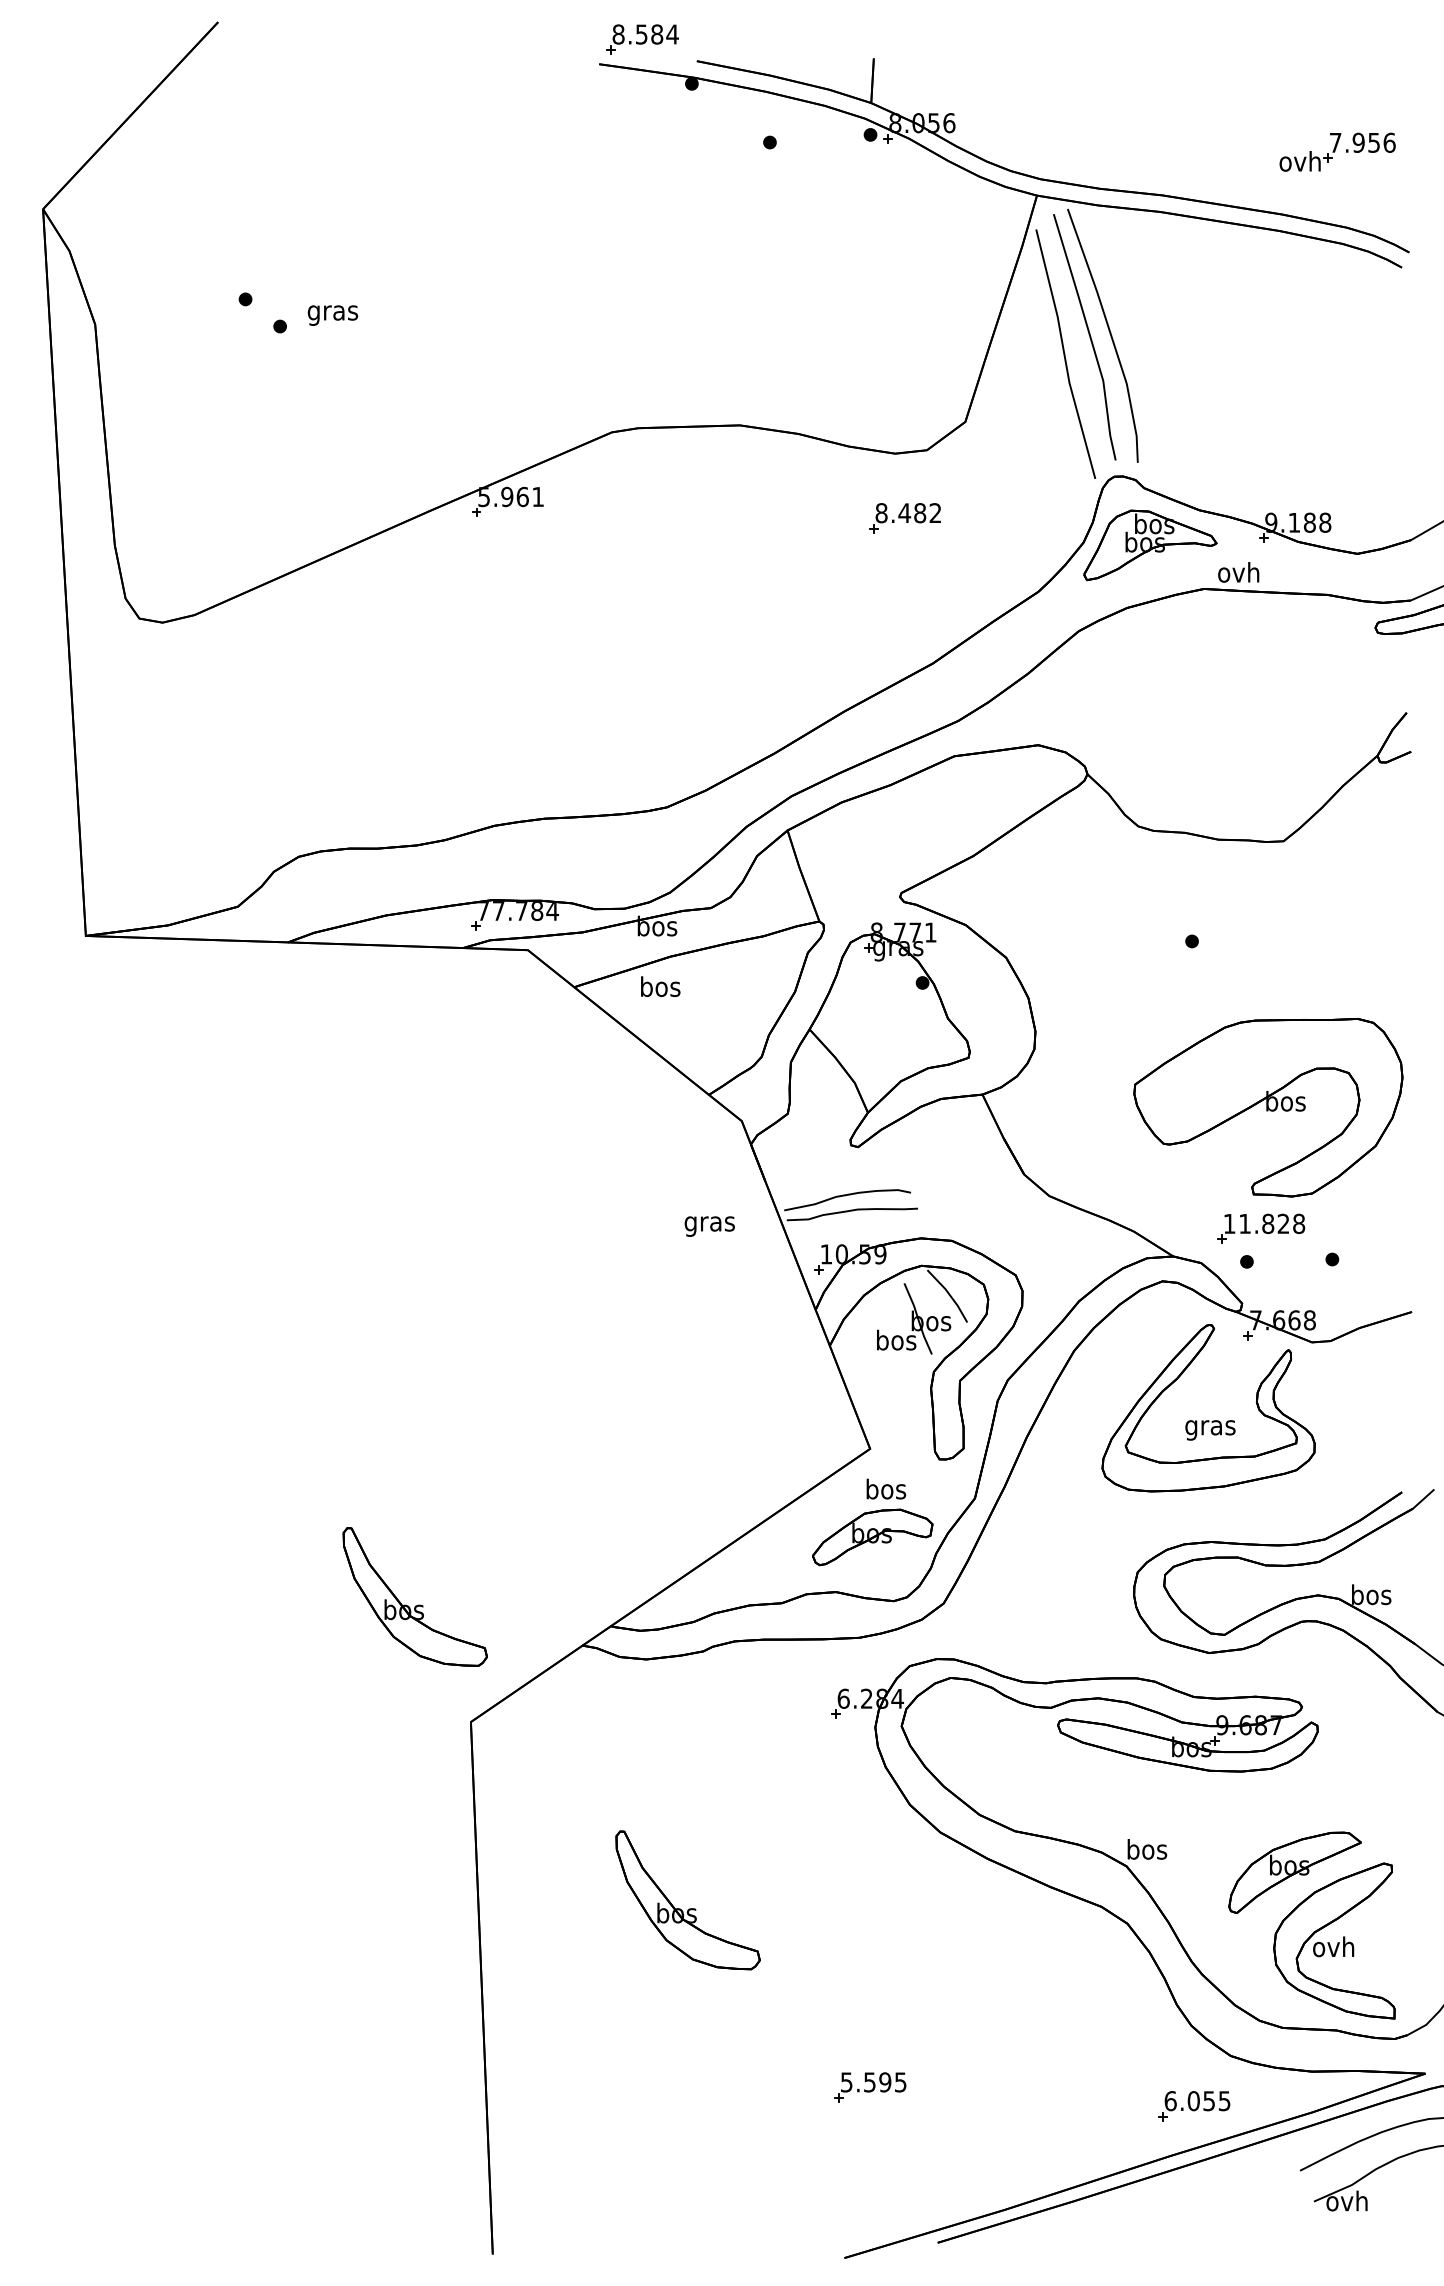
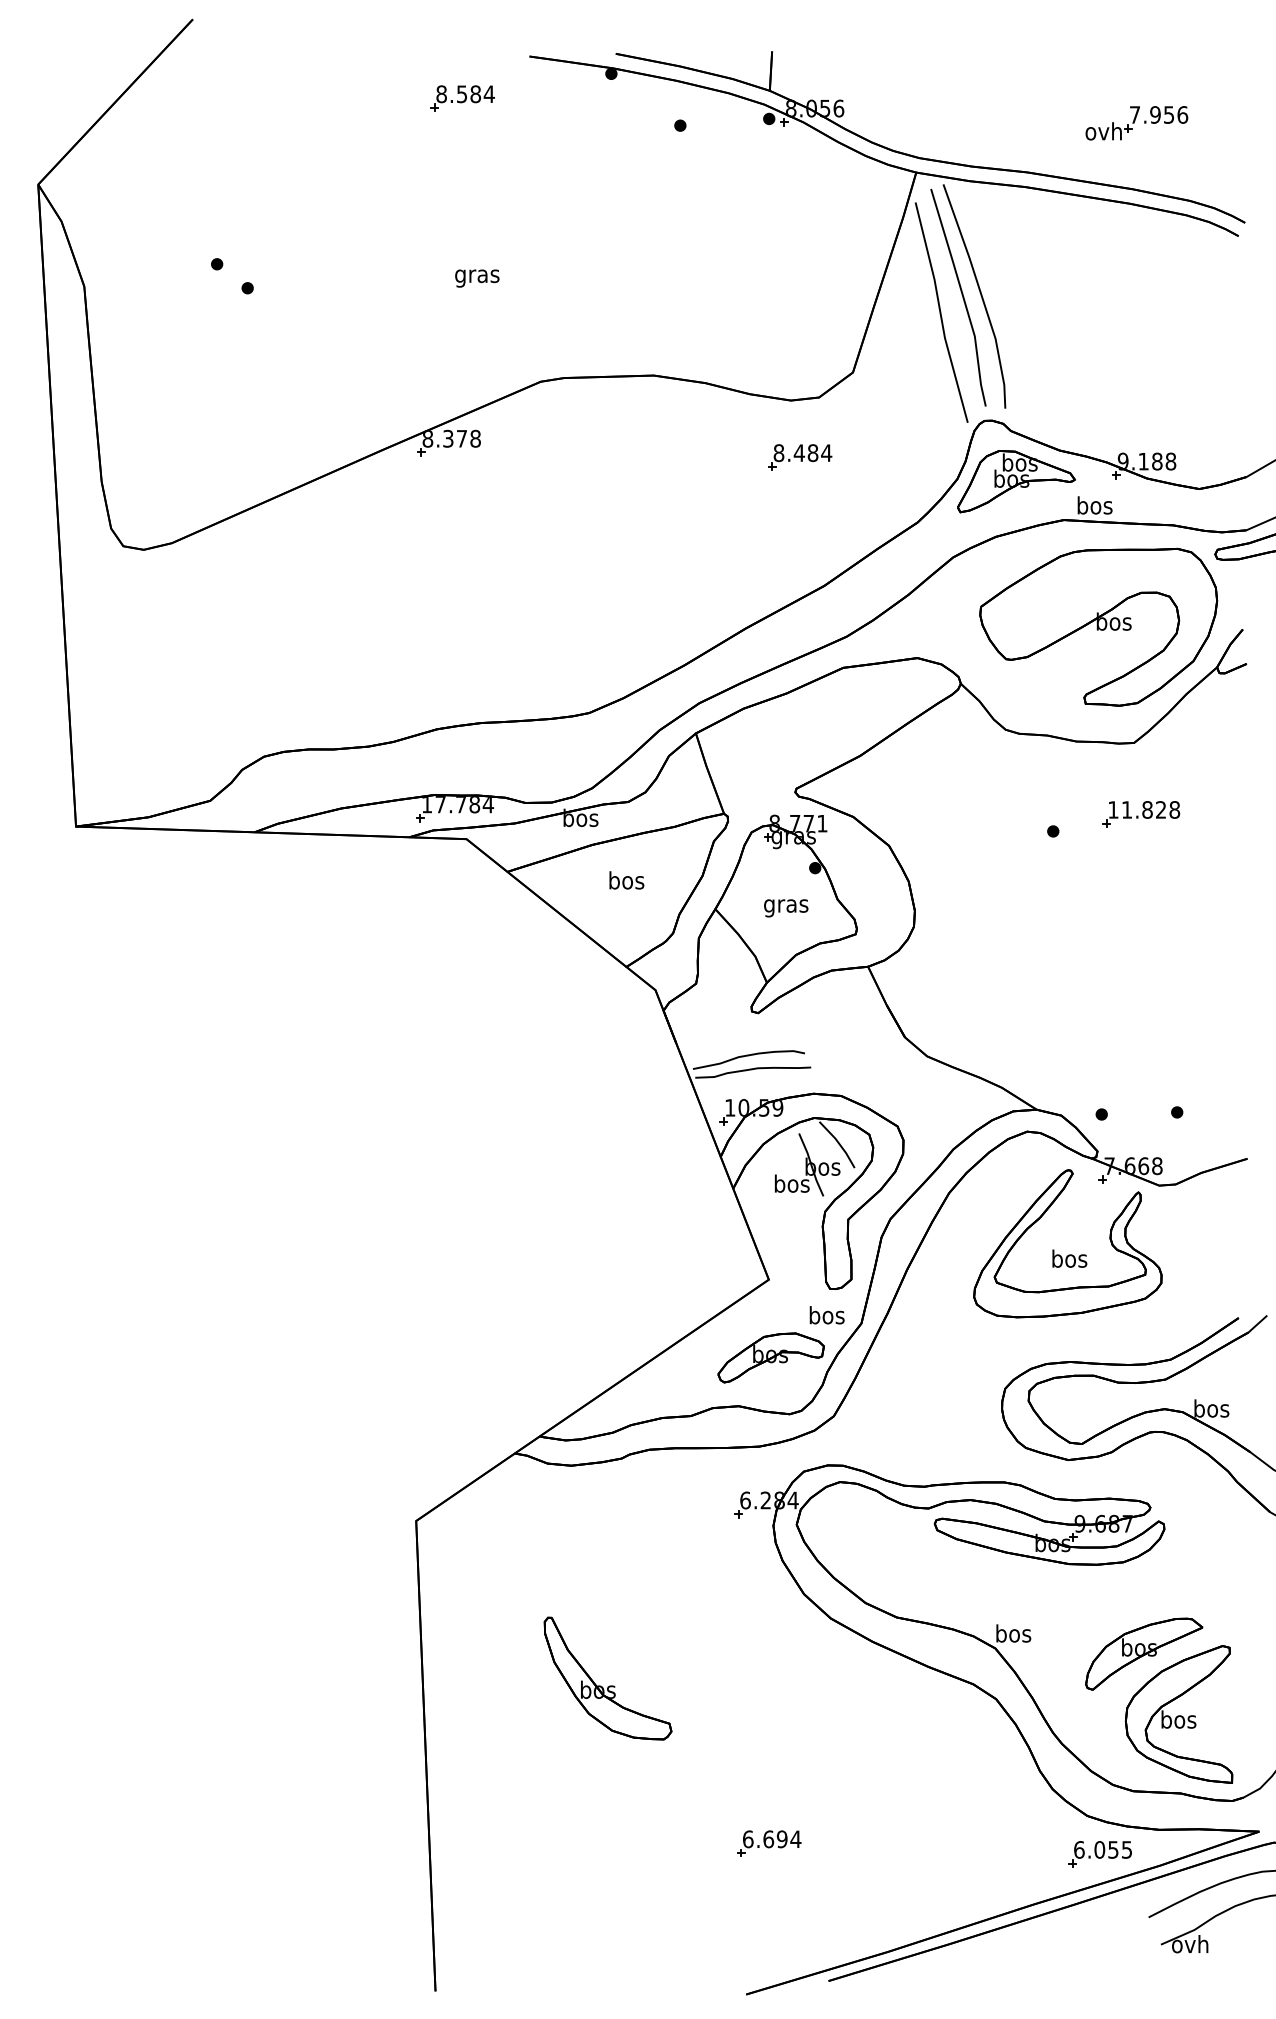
part: (642, 39) -> (462, 98), moved
part: (1337, 152) -> (1136, 123), moved
text: (333, 315) -> (477, 278), moved
text: (510, 496) -> (451, 438), 5.961 -> 8.378
text: (935, 512) -> (826, 452), 8.482 -> 8.484
text: (1238, 572) -> (1094, 505), ovh -> bos
text: (482, 910) -> (426, 804), 77.784 -> 17.784
text: (660, 986) -> (626, 880), moved
part: (1268, 1106) -> (1098, 626), moved
text: (710, 1226) -> (786, 908), moved
part: (1261, 1229) -> (1141, 814), moved
text: (1210, 1427) -> (1069, 1260), gras -> bos
text: (885, 1489) -> (826, 1315), moved
part: (416, 1604) -> (368, 1417), removed
text: (1333, 1946) -> (1178, 1719), ovh -> bos
text: (874, 2082) -> (772, 1839), 5.595 -> 6.694
part: (1193, 2106) -> (1099, 1854), moved

